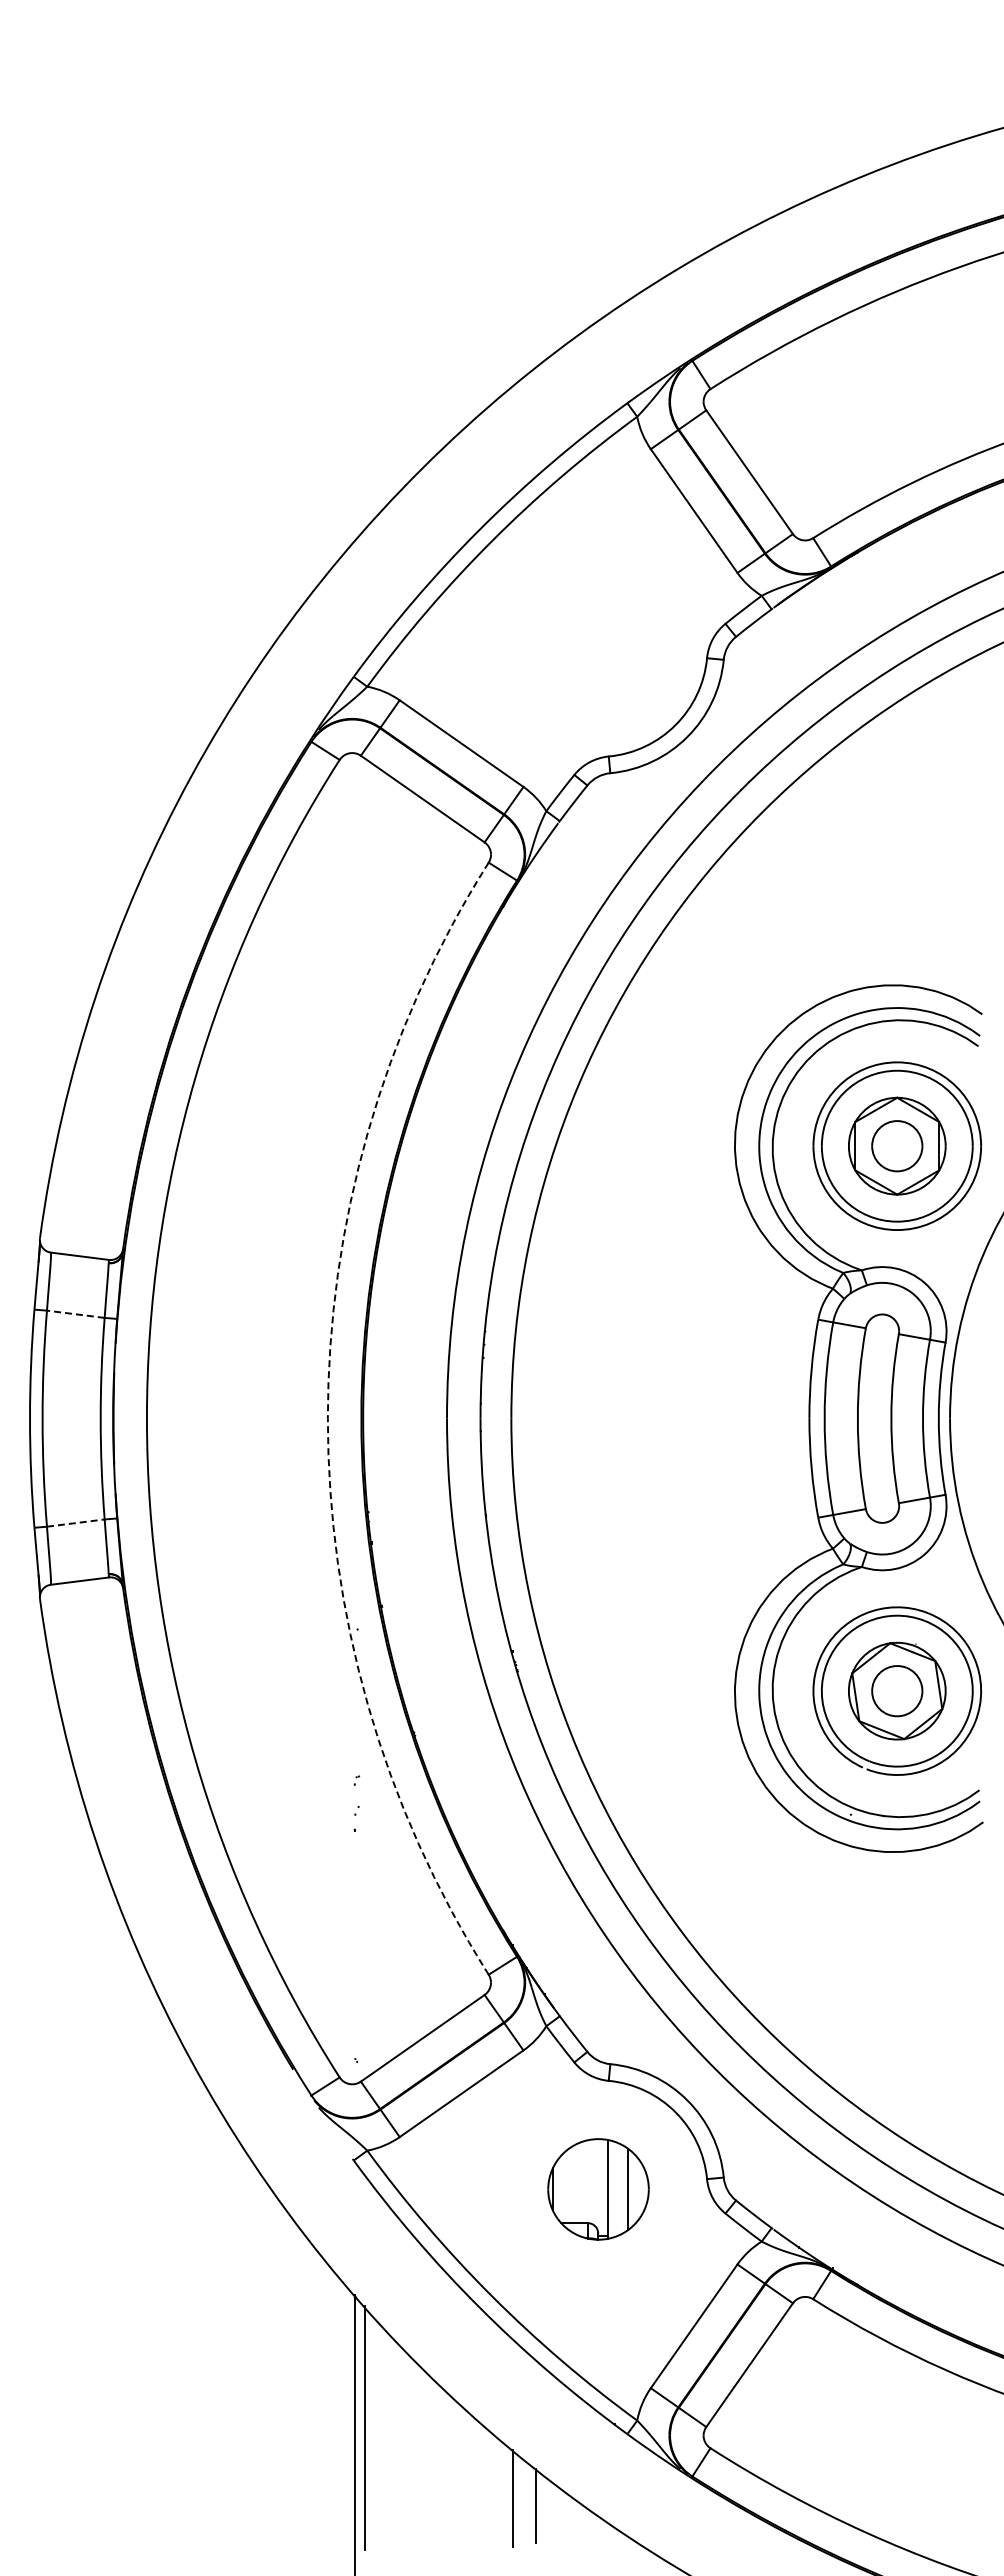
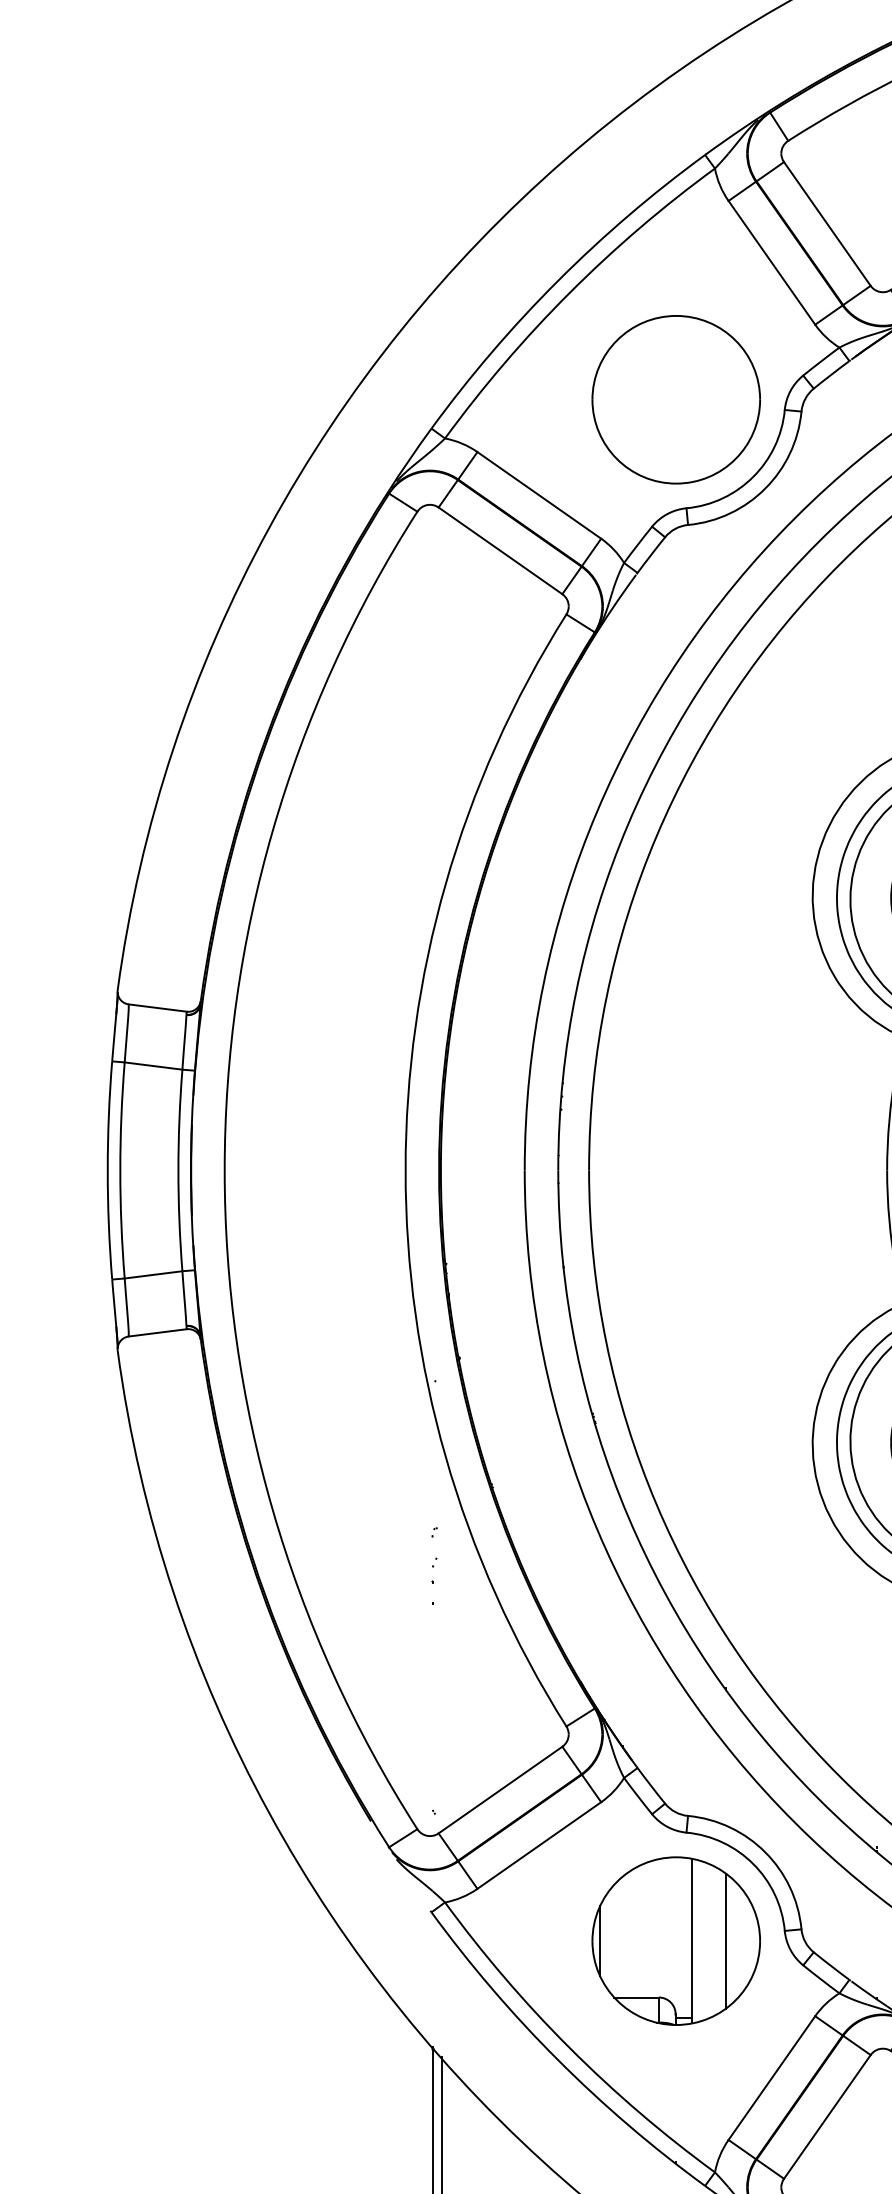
part: (598, 647) -> (676, 399), added
line: (75, 1314) -> (153, 1066), dashed -> solid
arc: (327, 1418) -> (405, 1170), dashed -> solid
line: (76, 1523) -> (154, 1275), dashed -> solid
part: (598, 2189) -> (676, 1941), size x1.67

